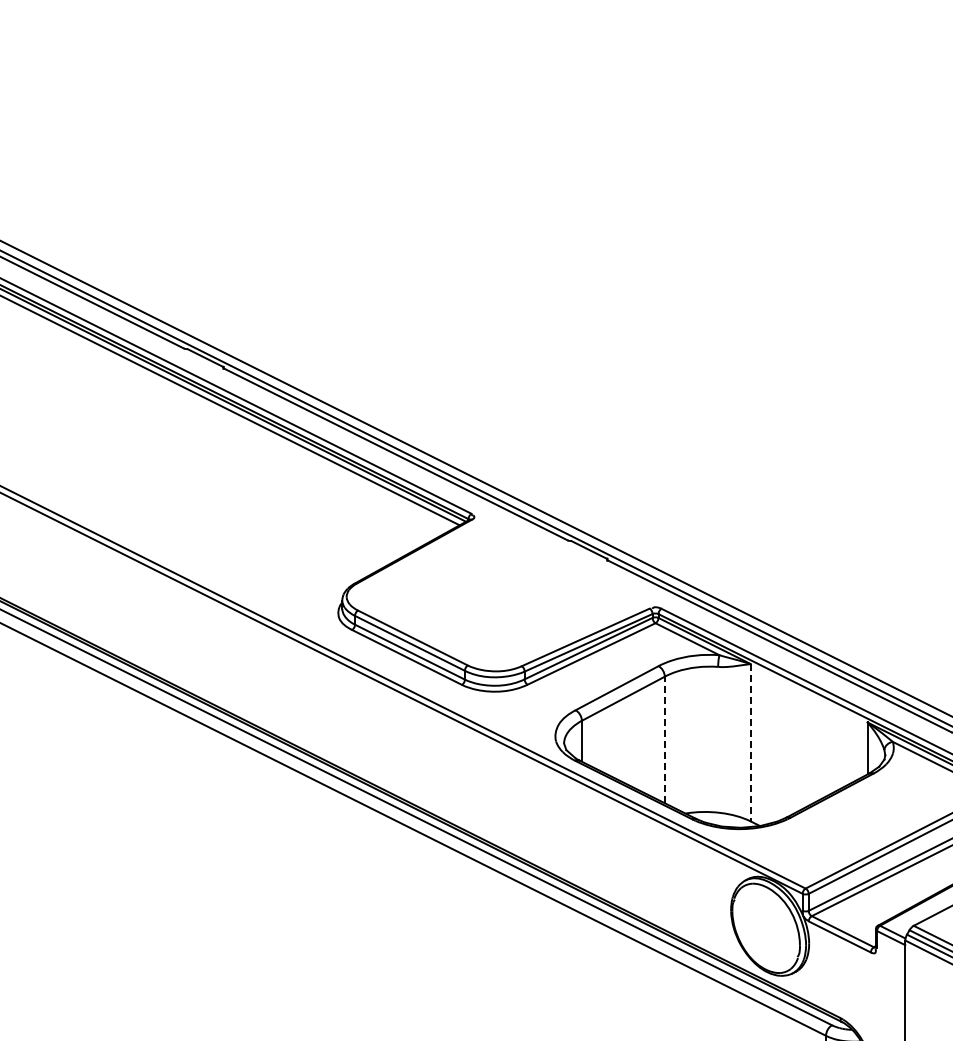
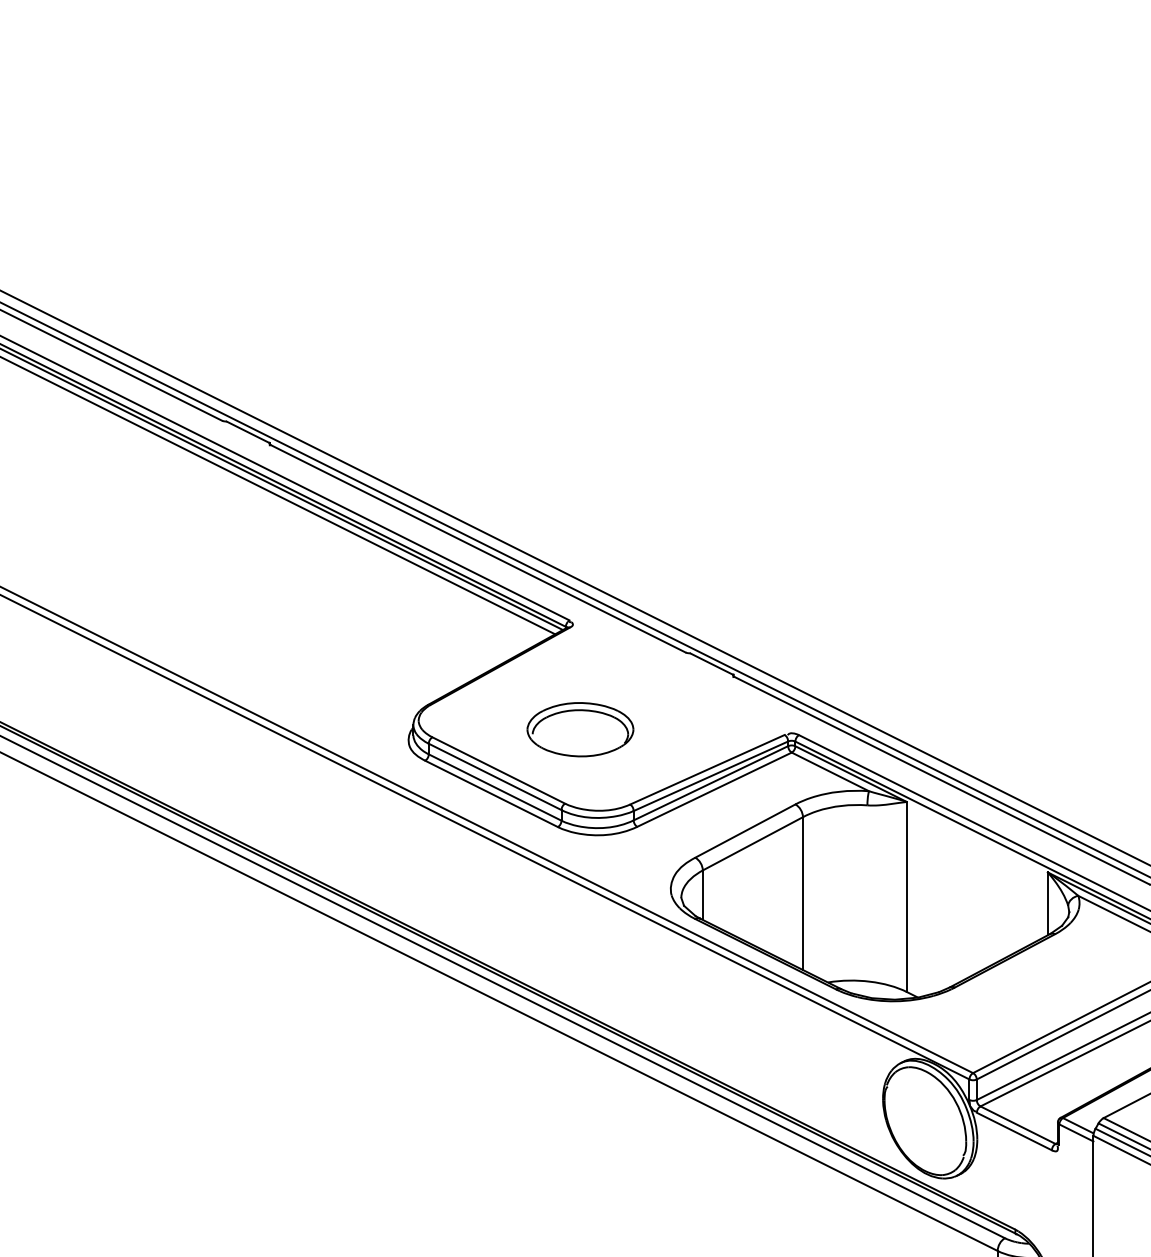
part: (480, 604) -> (580, 729), added
line: (664, 739) -> (802, 893), dashed -> solid
line: (750, 742) -> (906, 896), dashed -> solid

